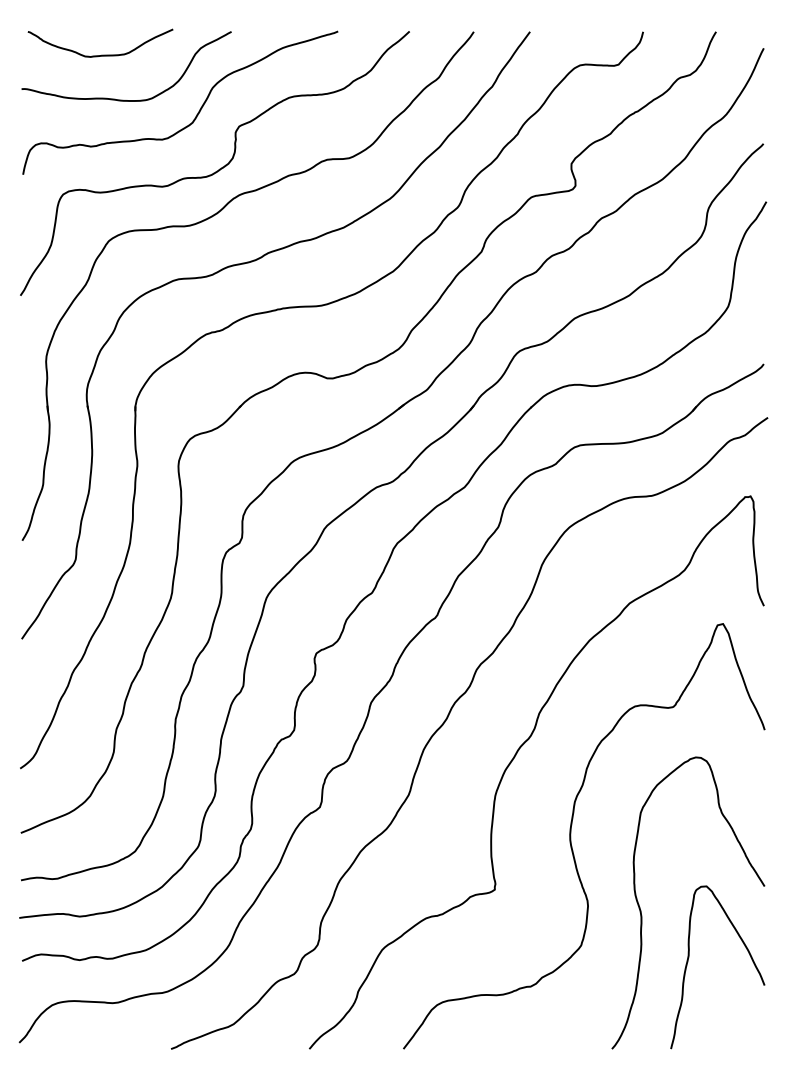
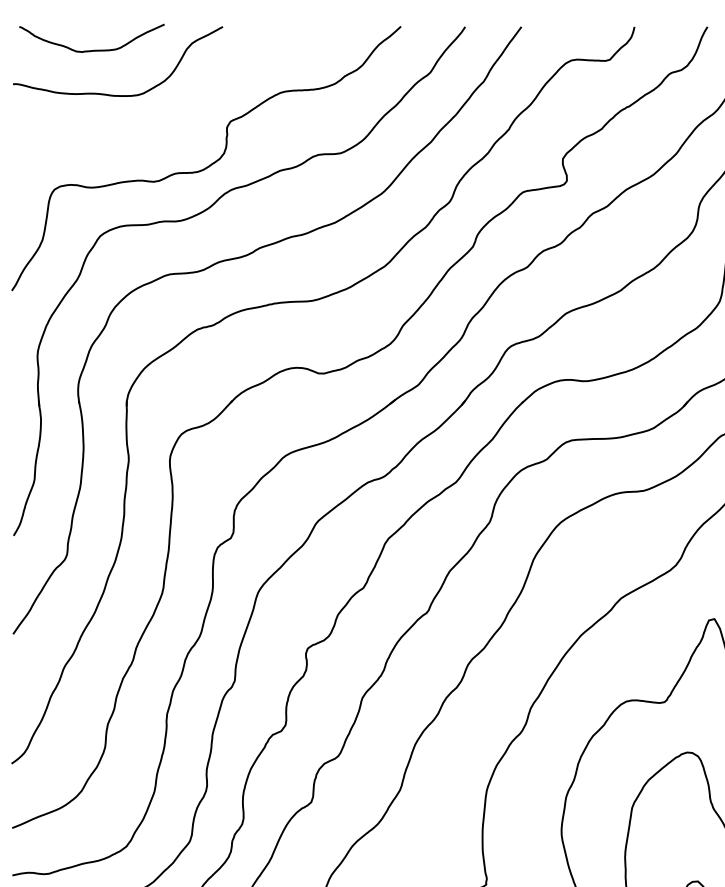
curve: (196, 114) -> (187, 109), removed

